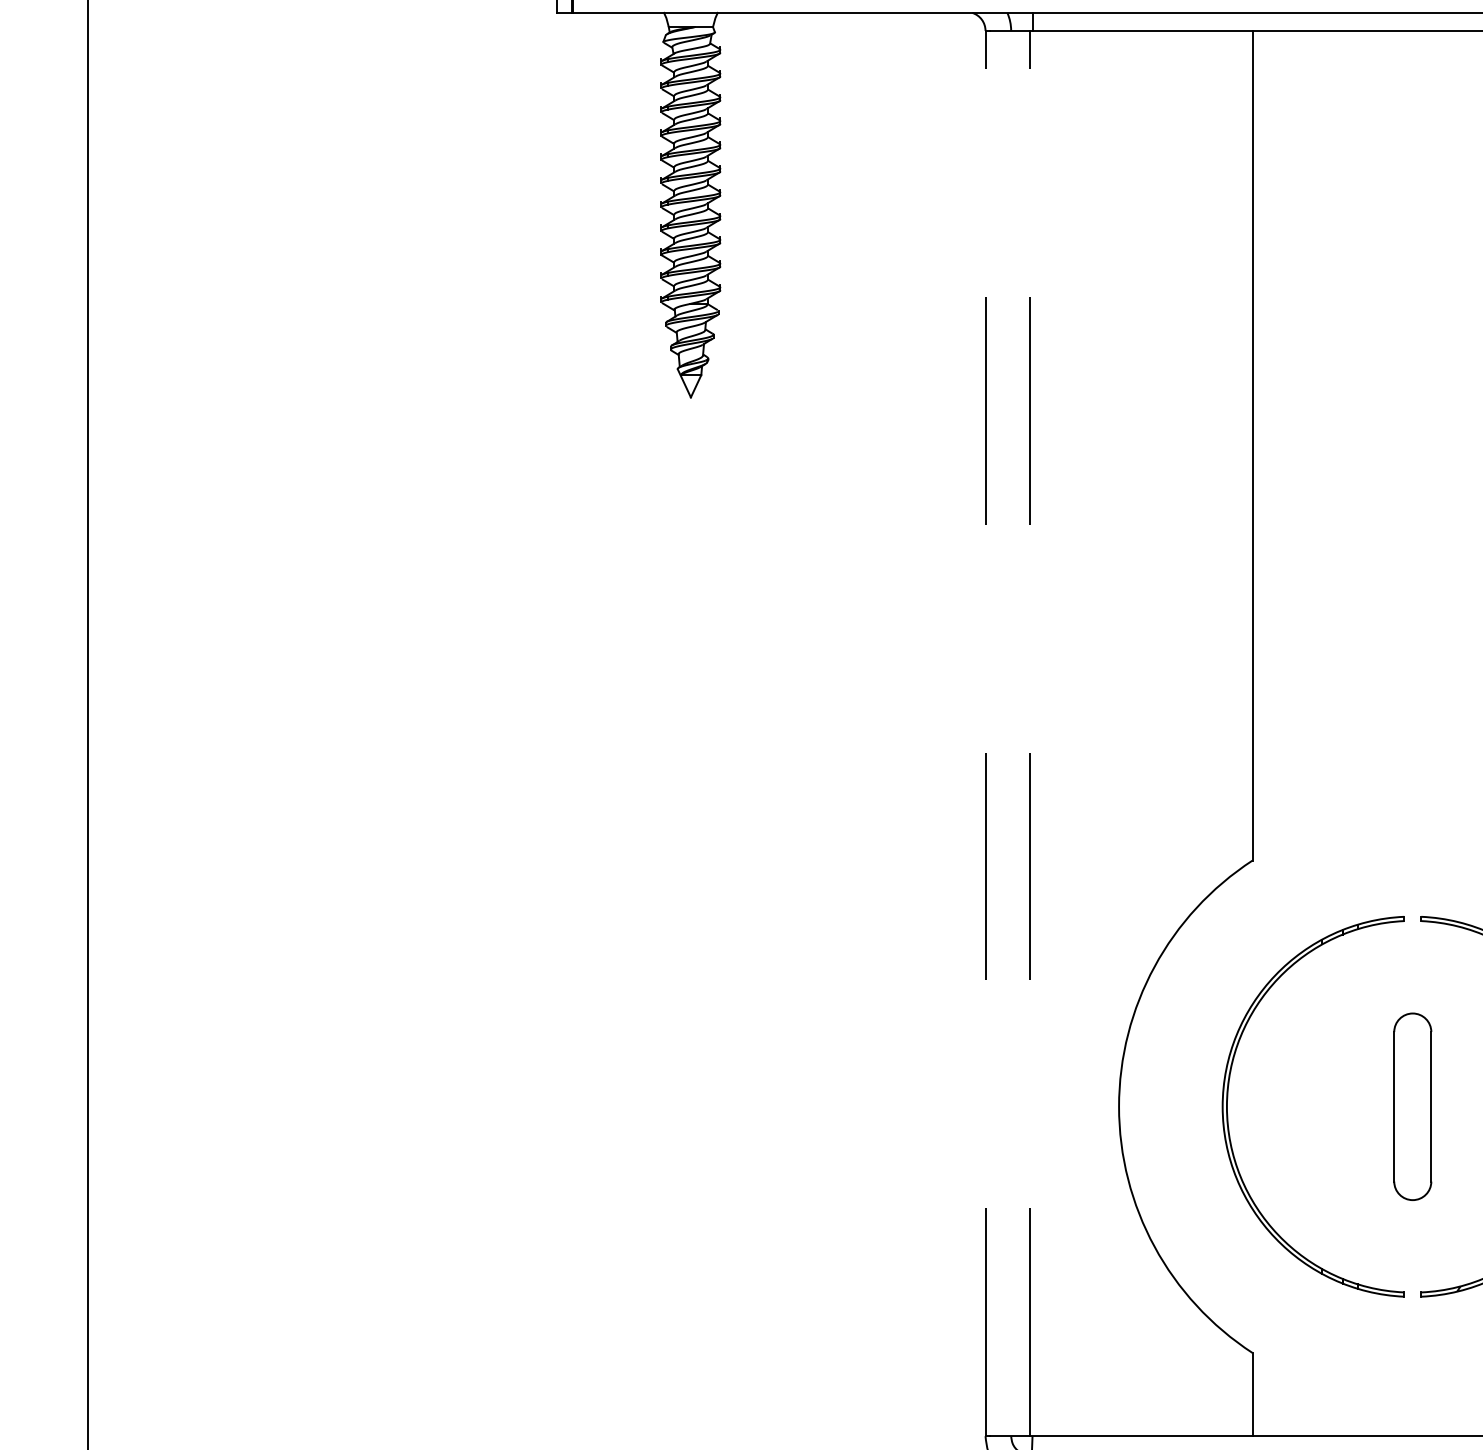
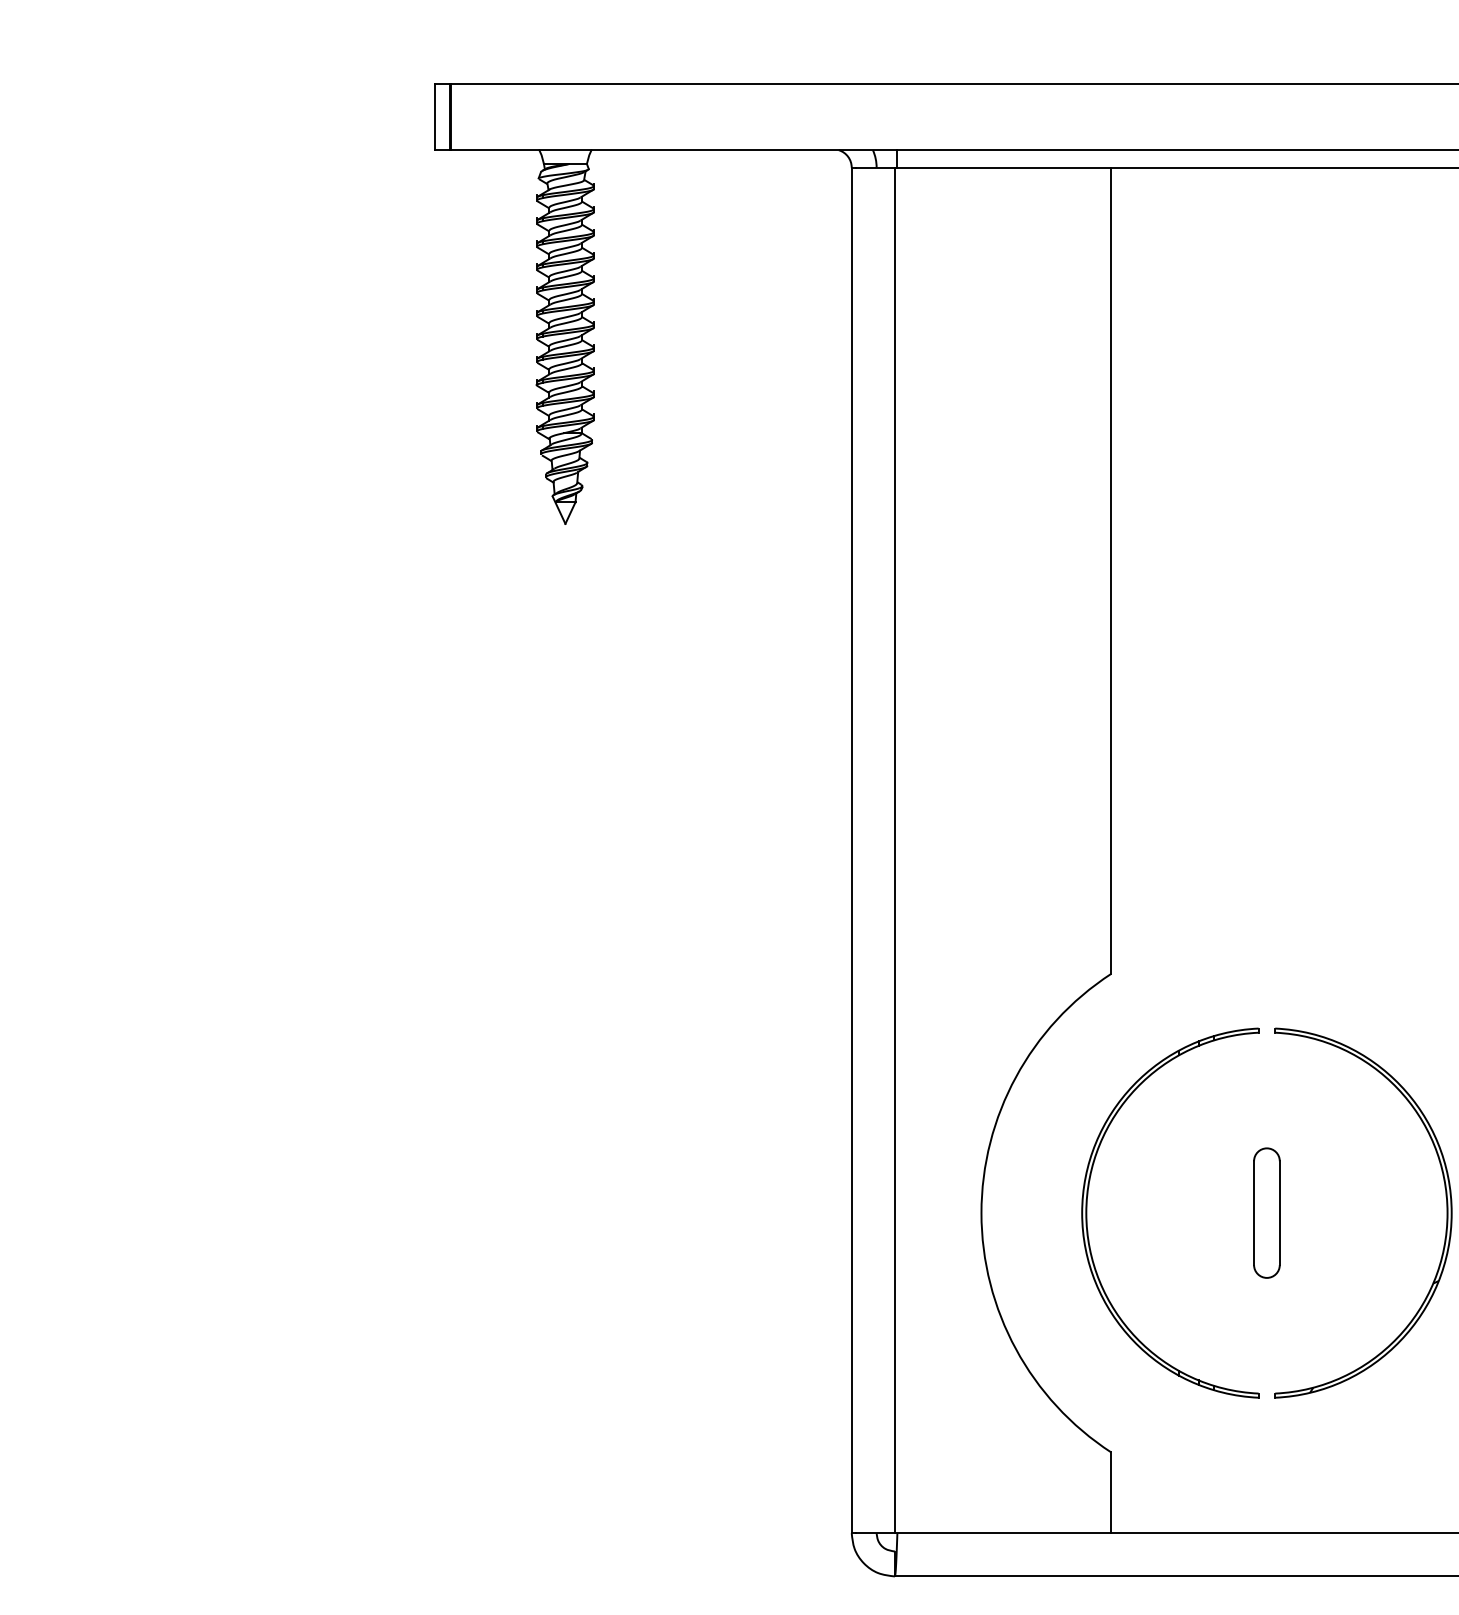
line: (985, 733) -> (851, 850), dashed -> solid
line: (1029, 733) -> (894, 850), dashed -> solid
part: (1412, 1106) -> (1266, 1212), size x0.71

